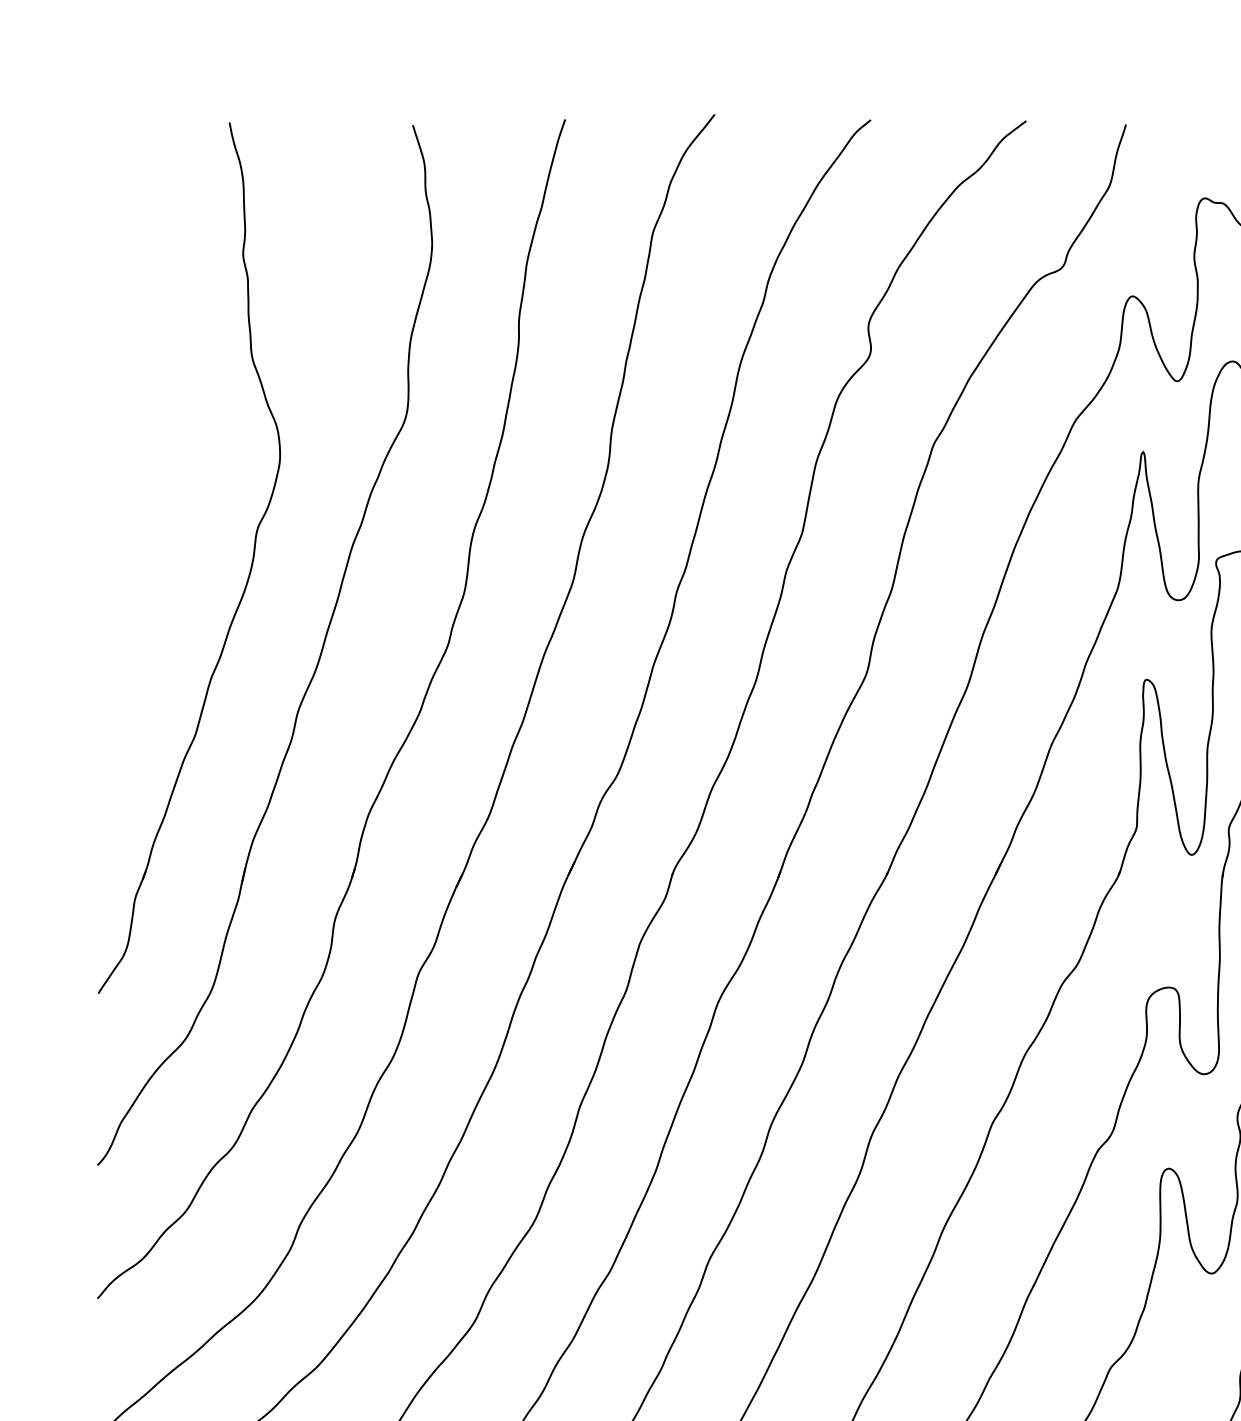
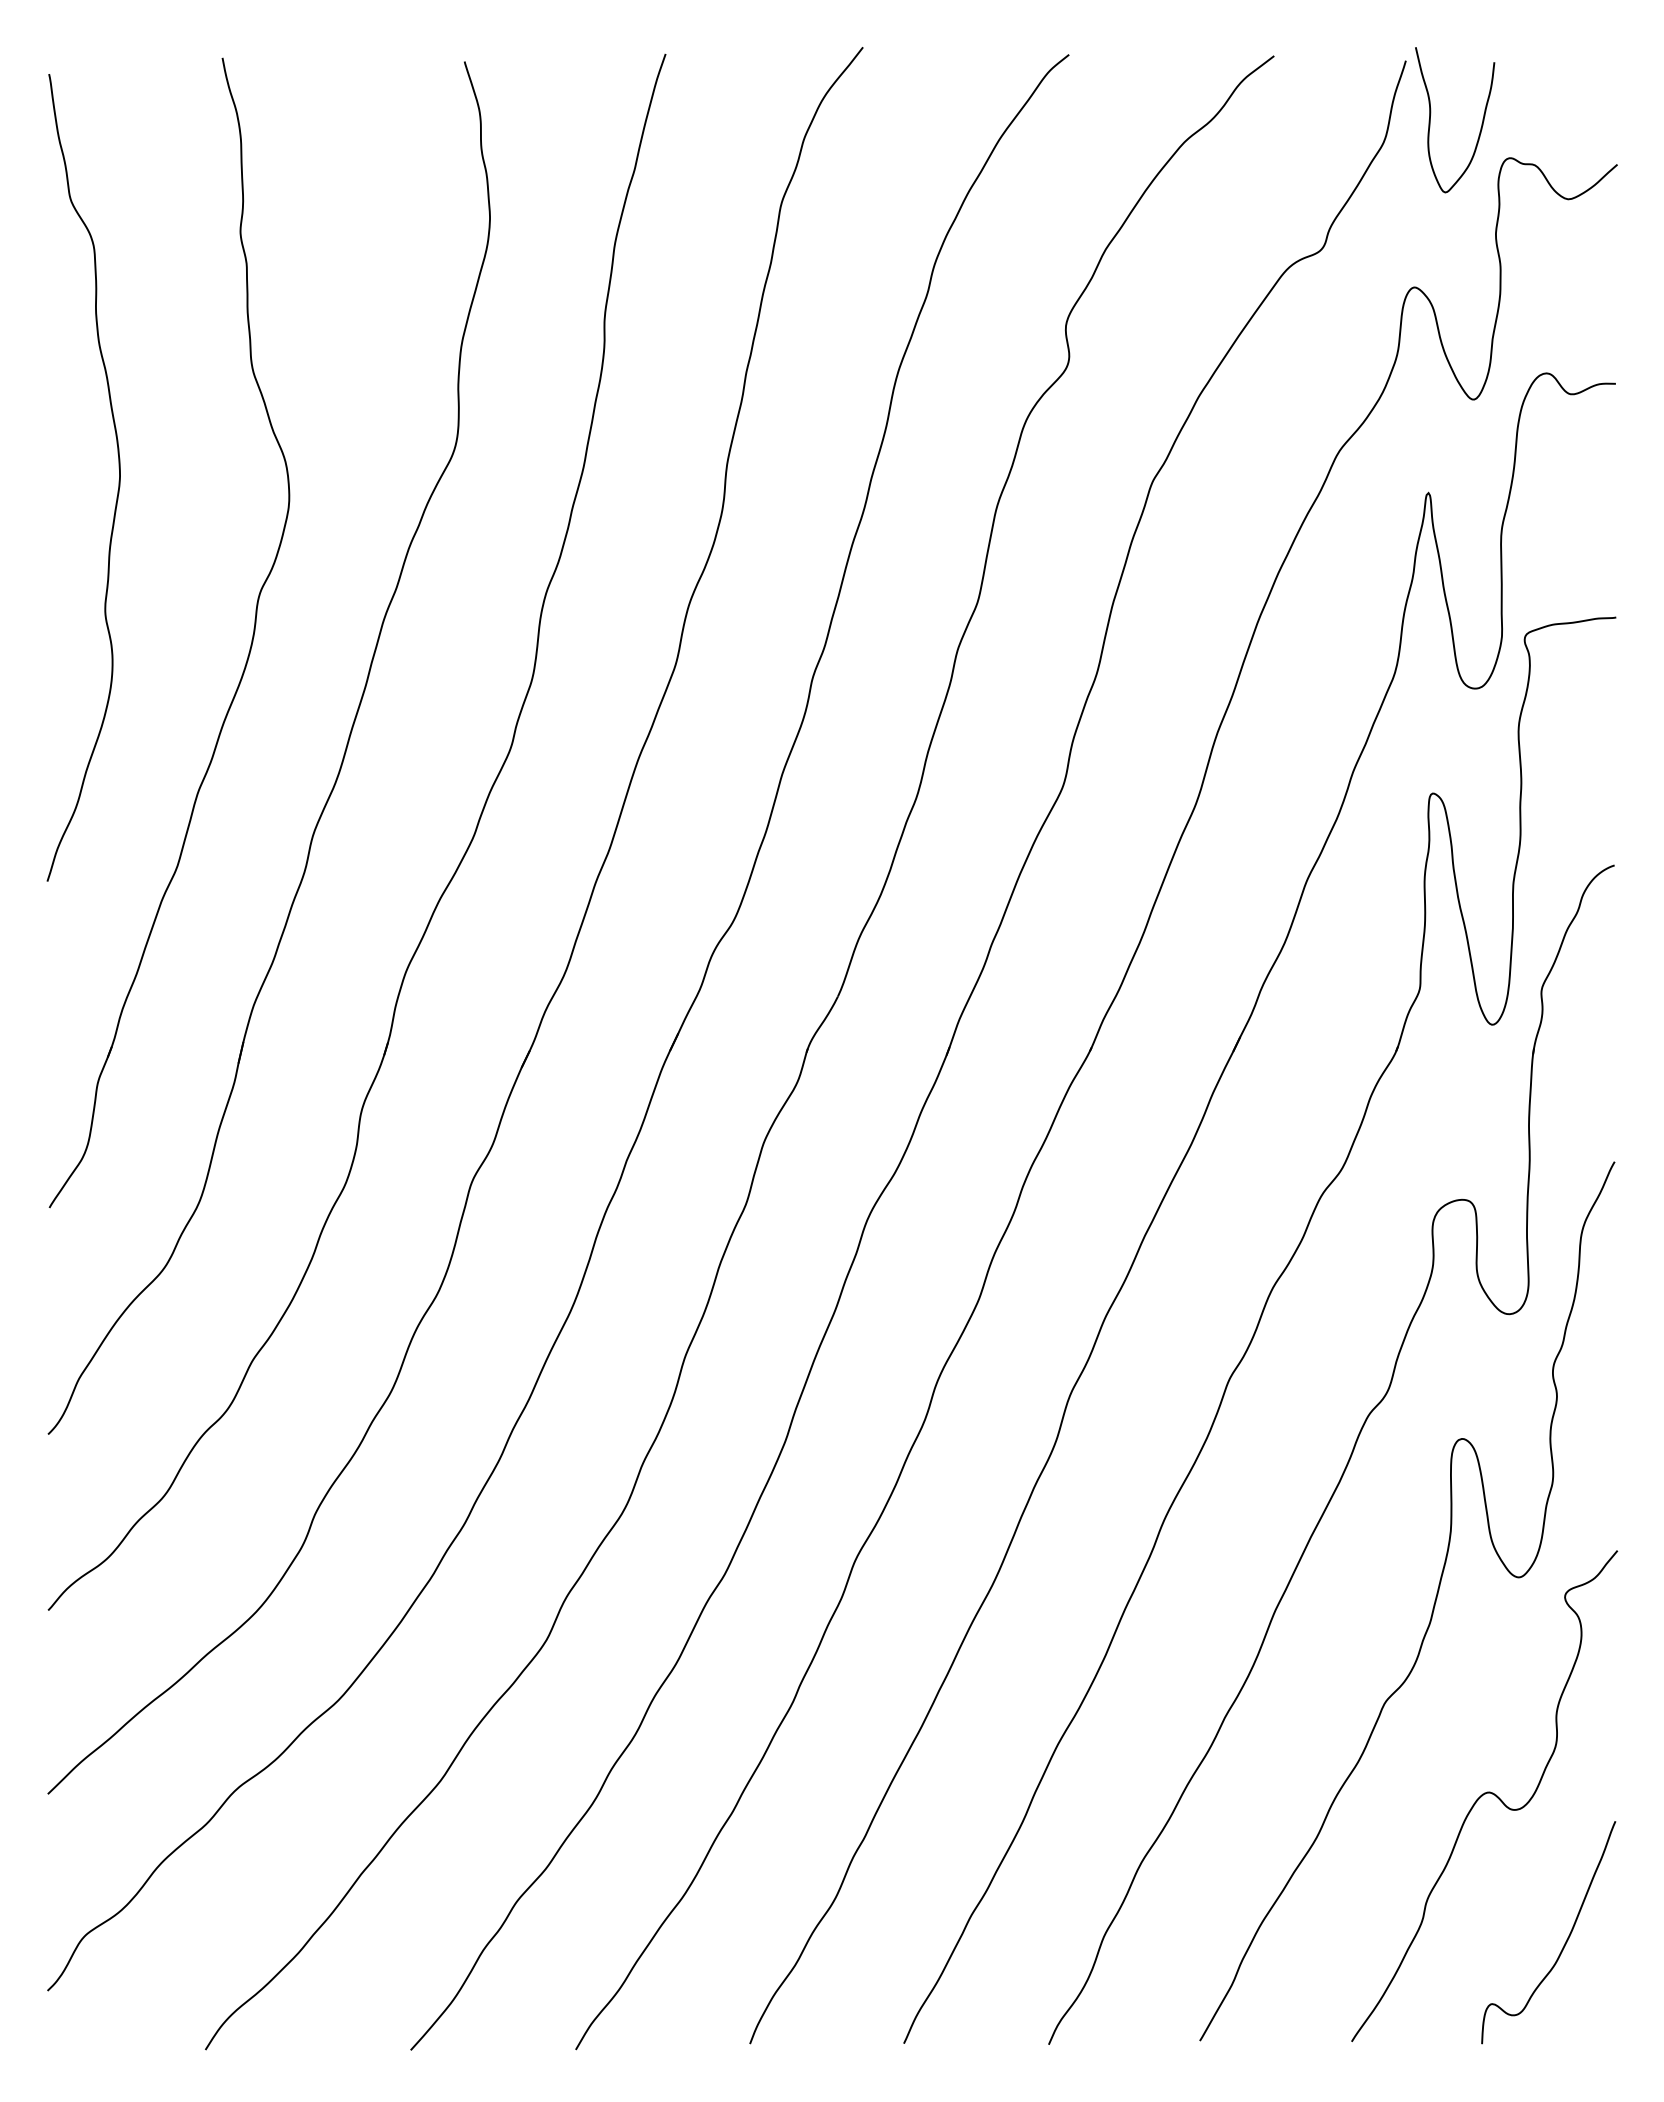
curve: (1145, 164) -> (1431, 113), added
curve: (150, 442) -> (118, 480), added

